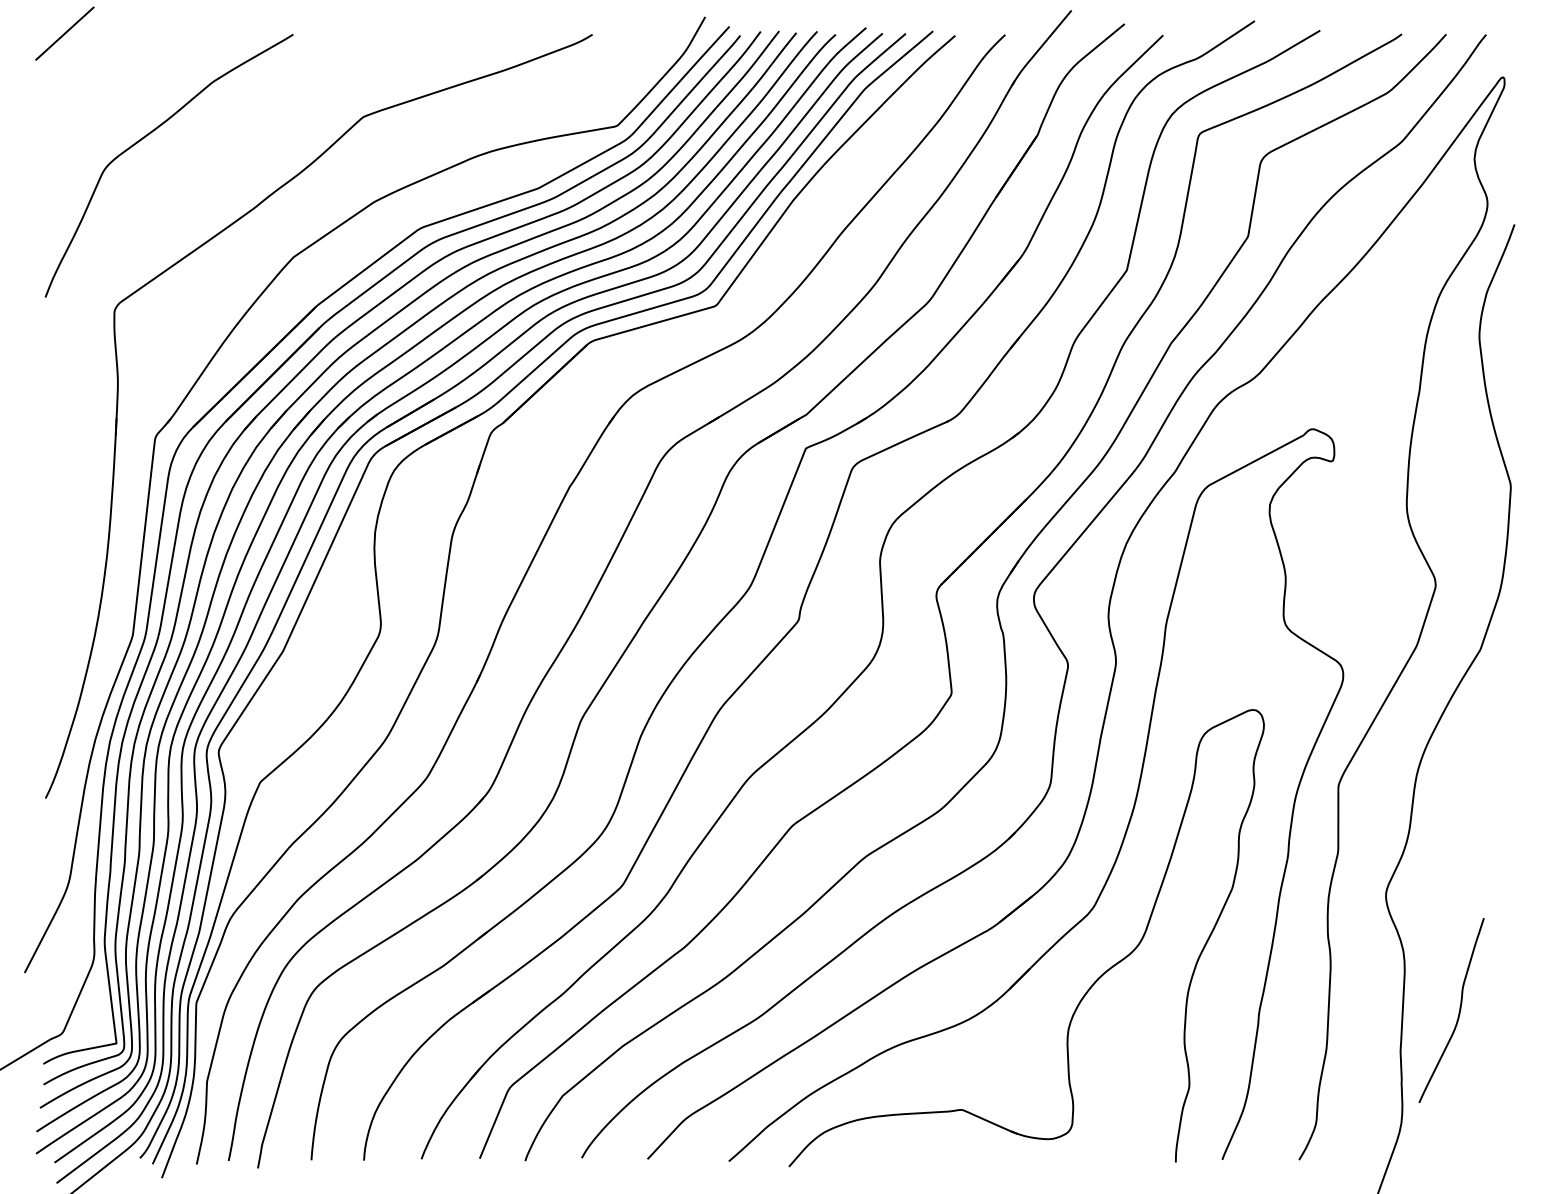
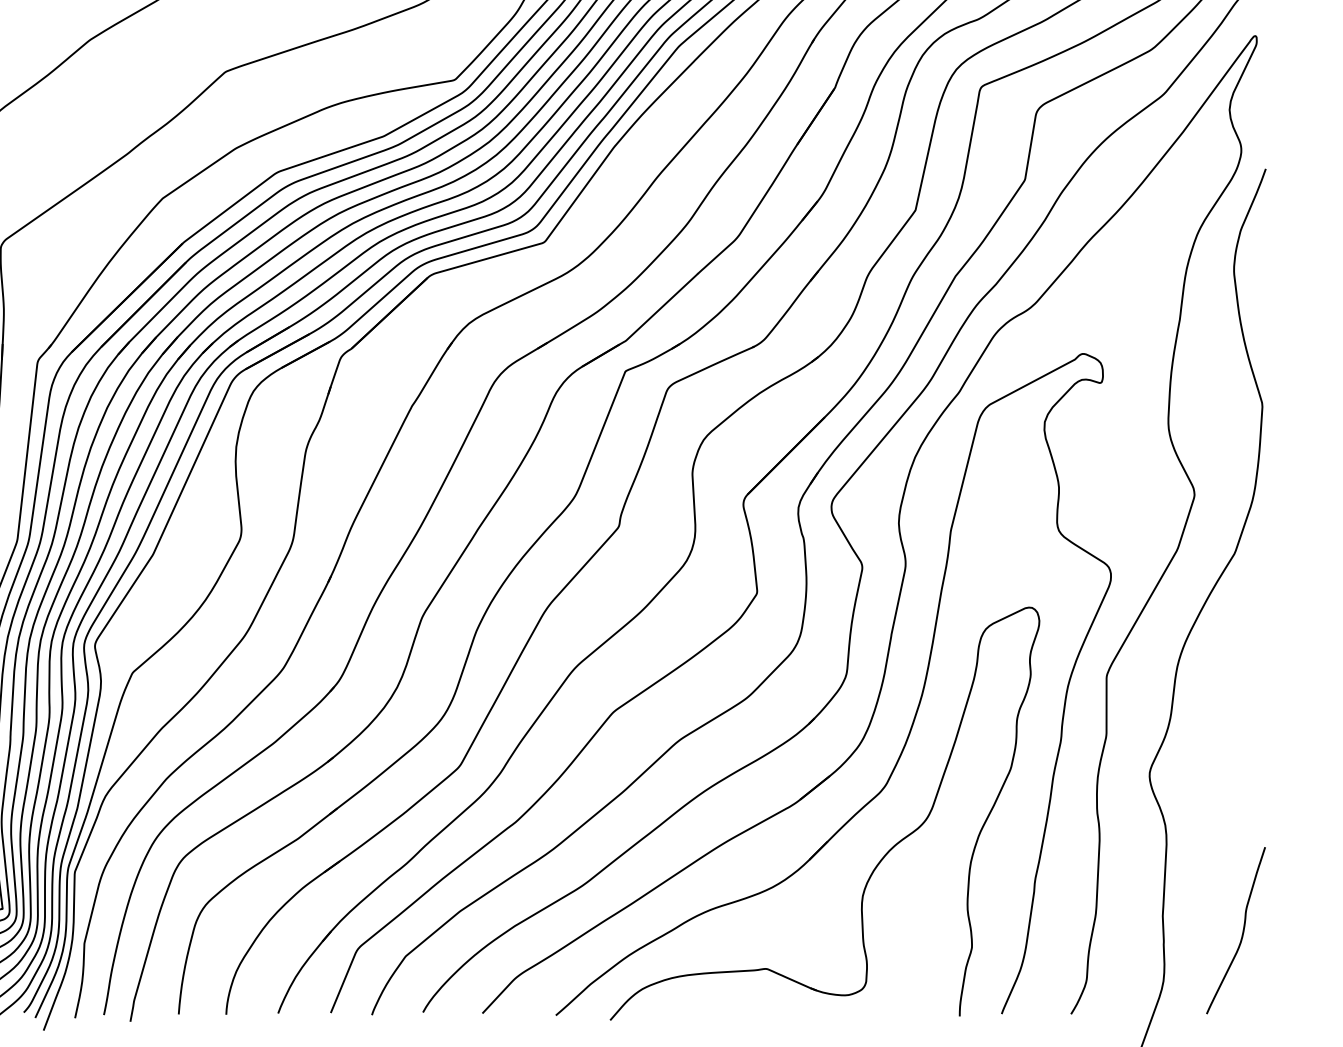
curve: (1458, 1012) -> (1242, 932), moved

